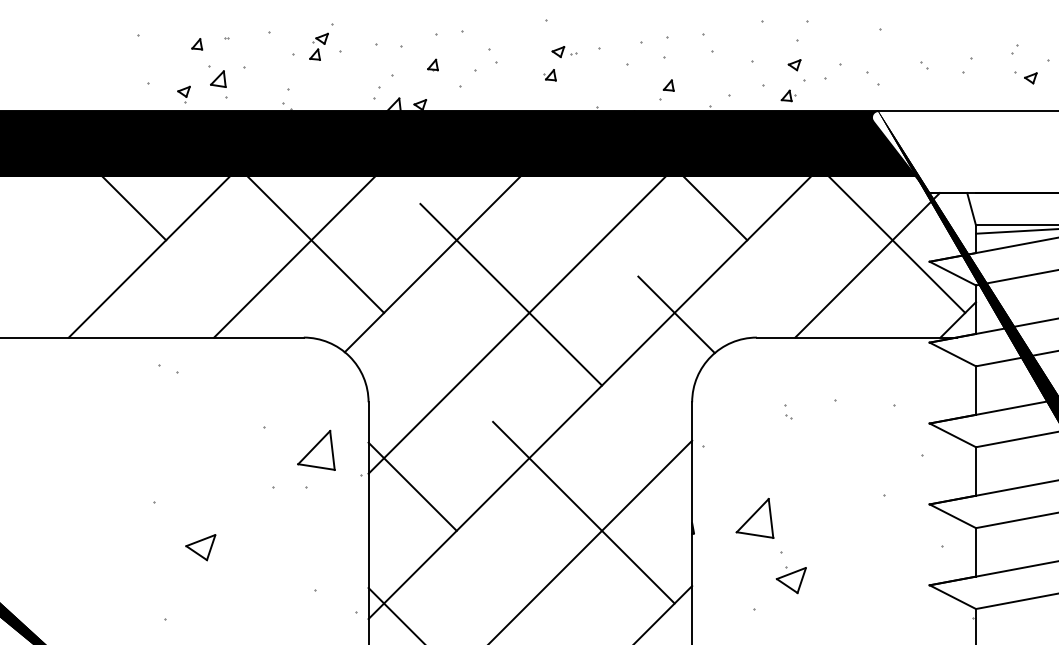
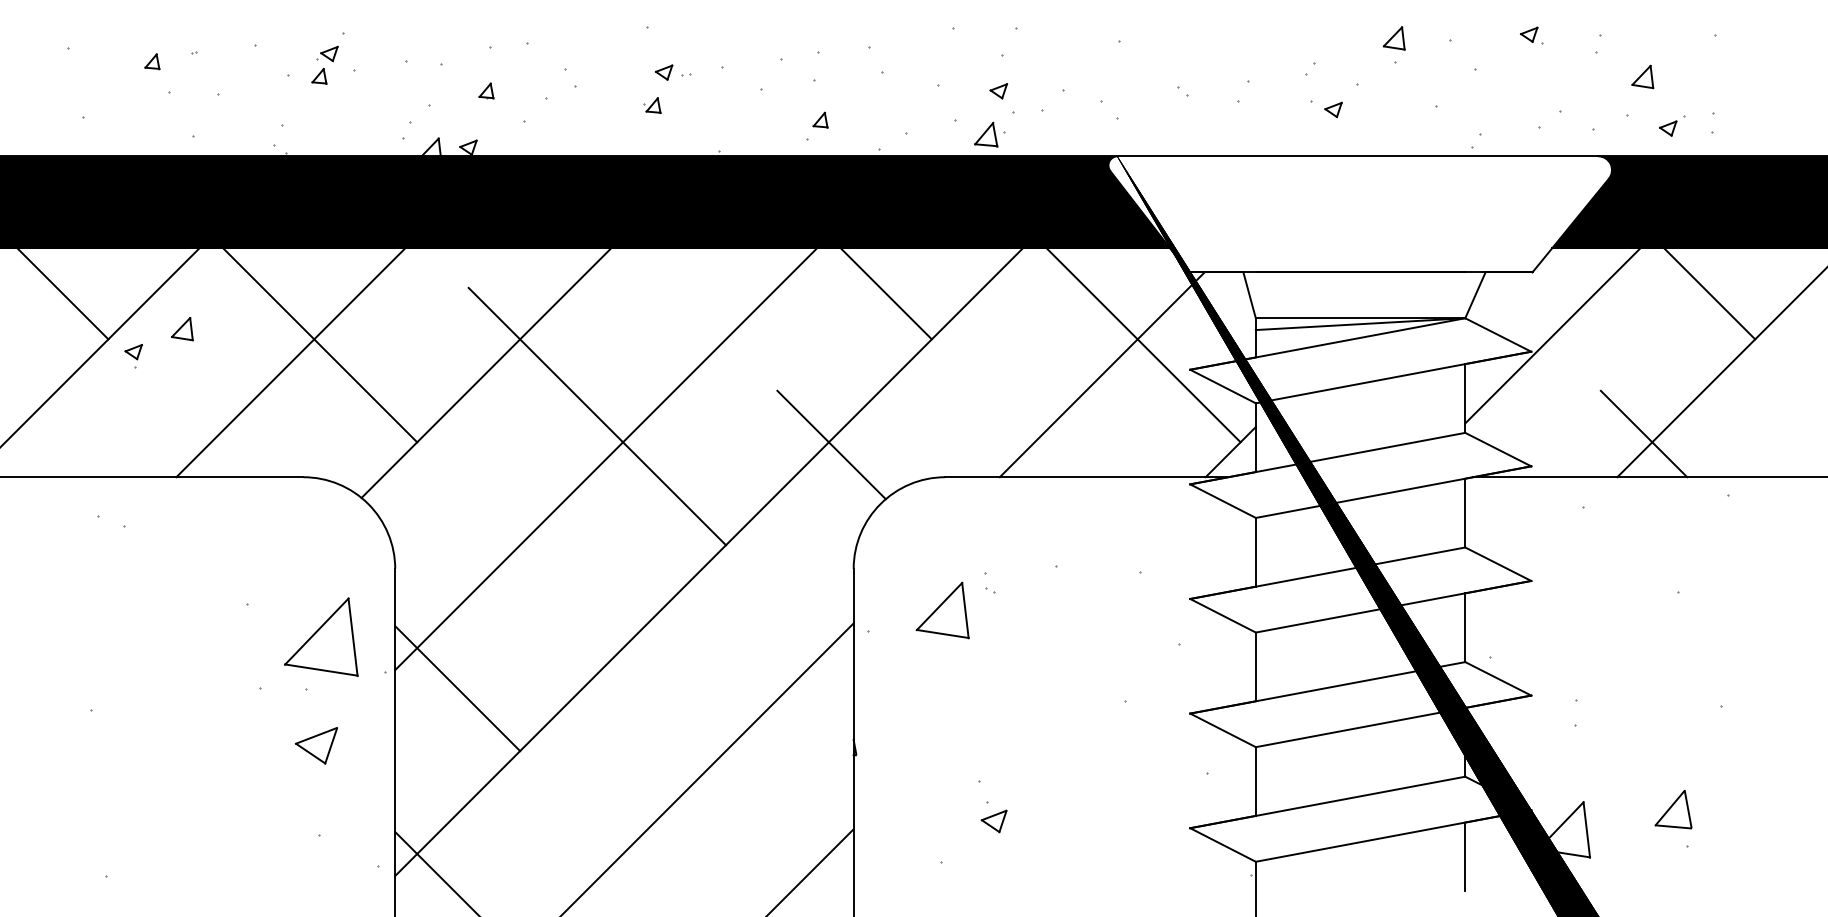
part: (218, 79) -> (182, 329), moved
part: (183, 94) -> (133, 356), moved
part: (788, 95) -> (989, 134), size x1.6
part: (316, 450) -> (321, 636), size x1.4
line: (583, 512) -> (699, 725), removed
part: (754, 518) -> (942, 610), moved
part: (200, 547) -> (315, 745), moved
part: (790, 580) -> (993, 821), size x0.6

